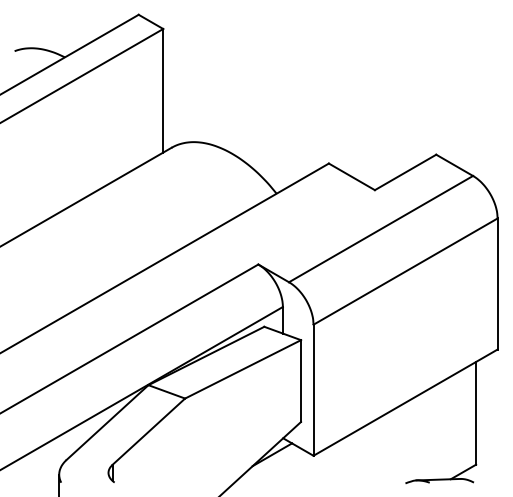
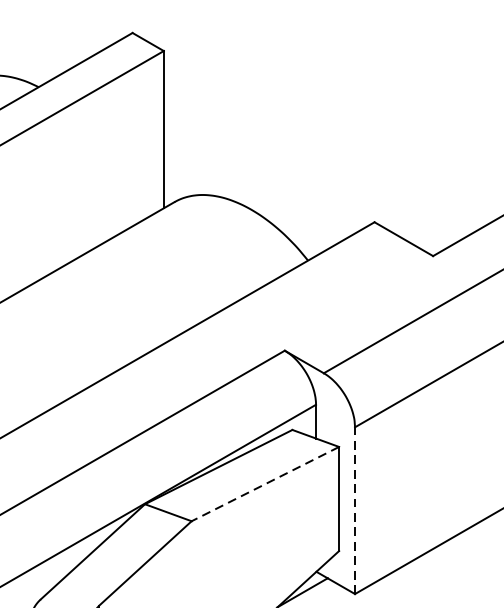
line: (243, 369) -> (265, 484), solid -> dashed
line: (313, 390) -> (354, 510), solid -> dashed

